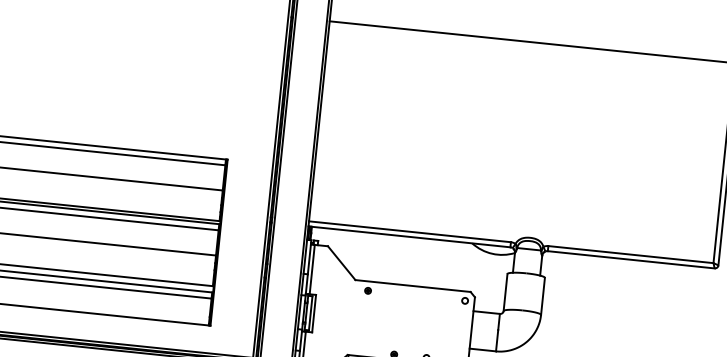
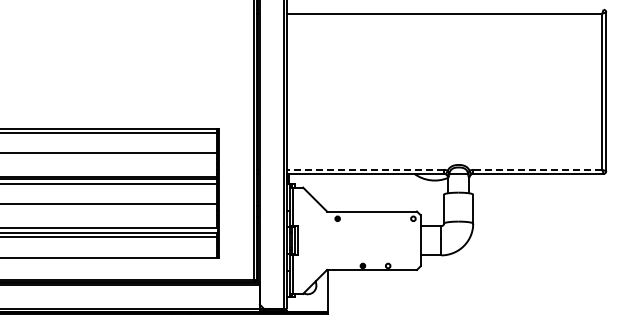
line: (410, 231) -> (365, 169), solid -> dashed
line: (630, 254) -> (537, 169), solid -> dashed

